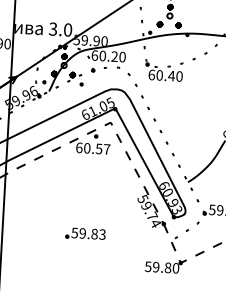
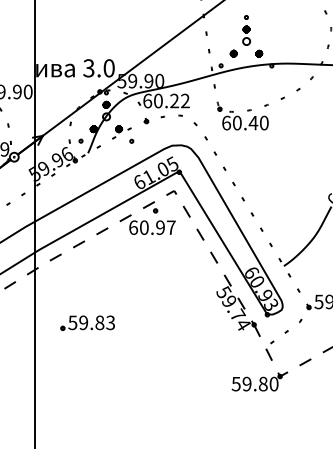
text: (122, 56) -> (185, 100), 60.20 -> 60.22
text: (99, 148) -> (160, 227), 60.57 -> 60.97
part: (85, 233) -> (87, 322), moved

